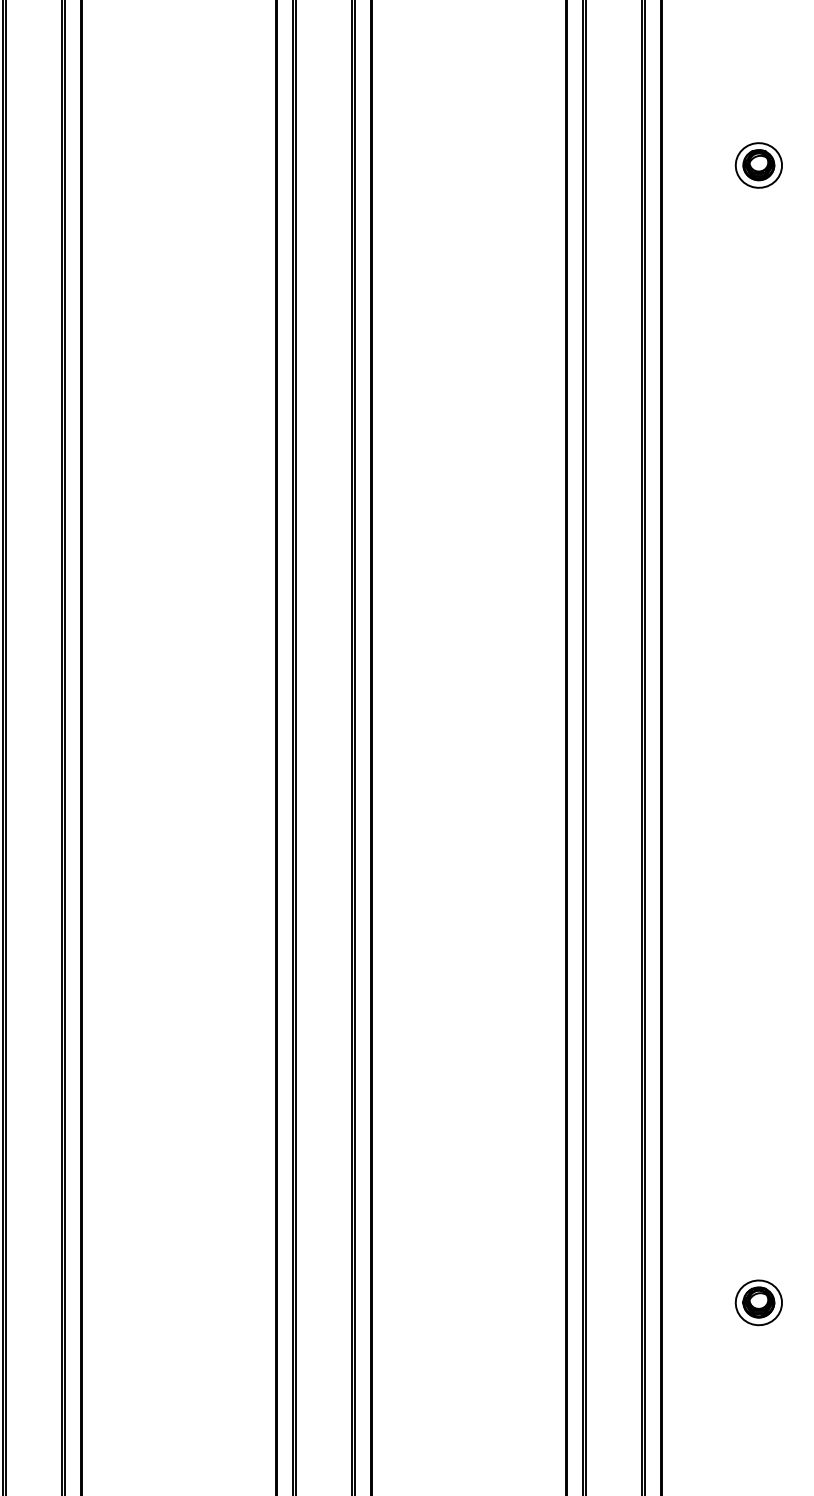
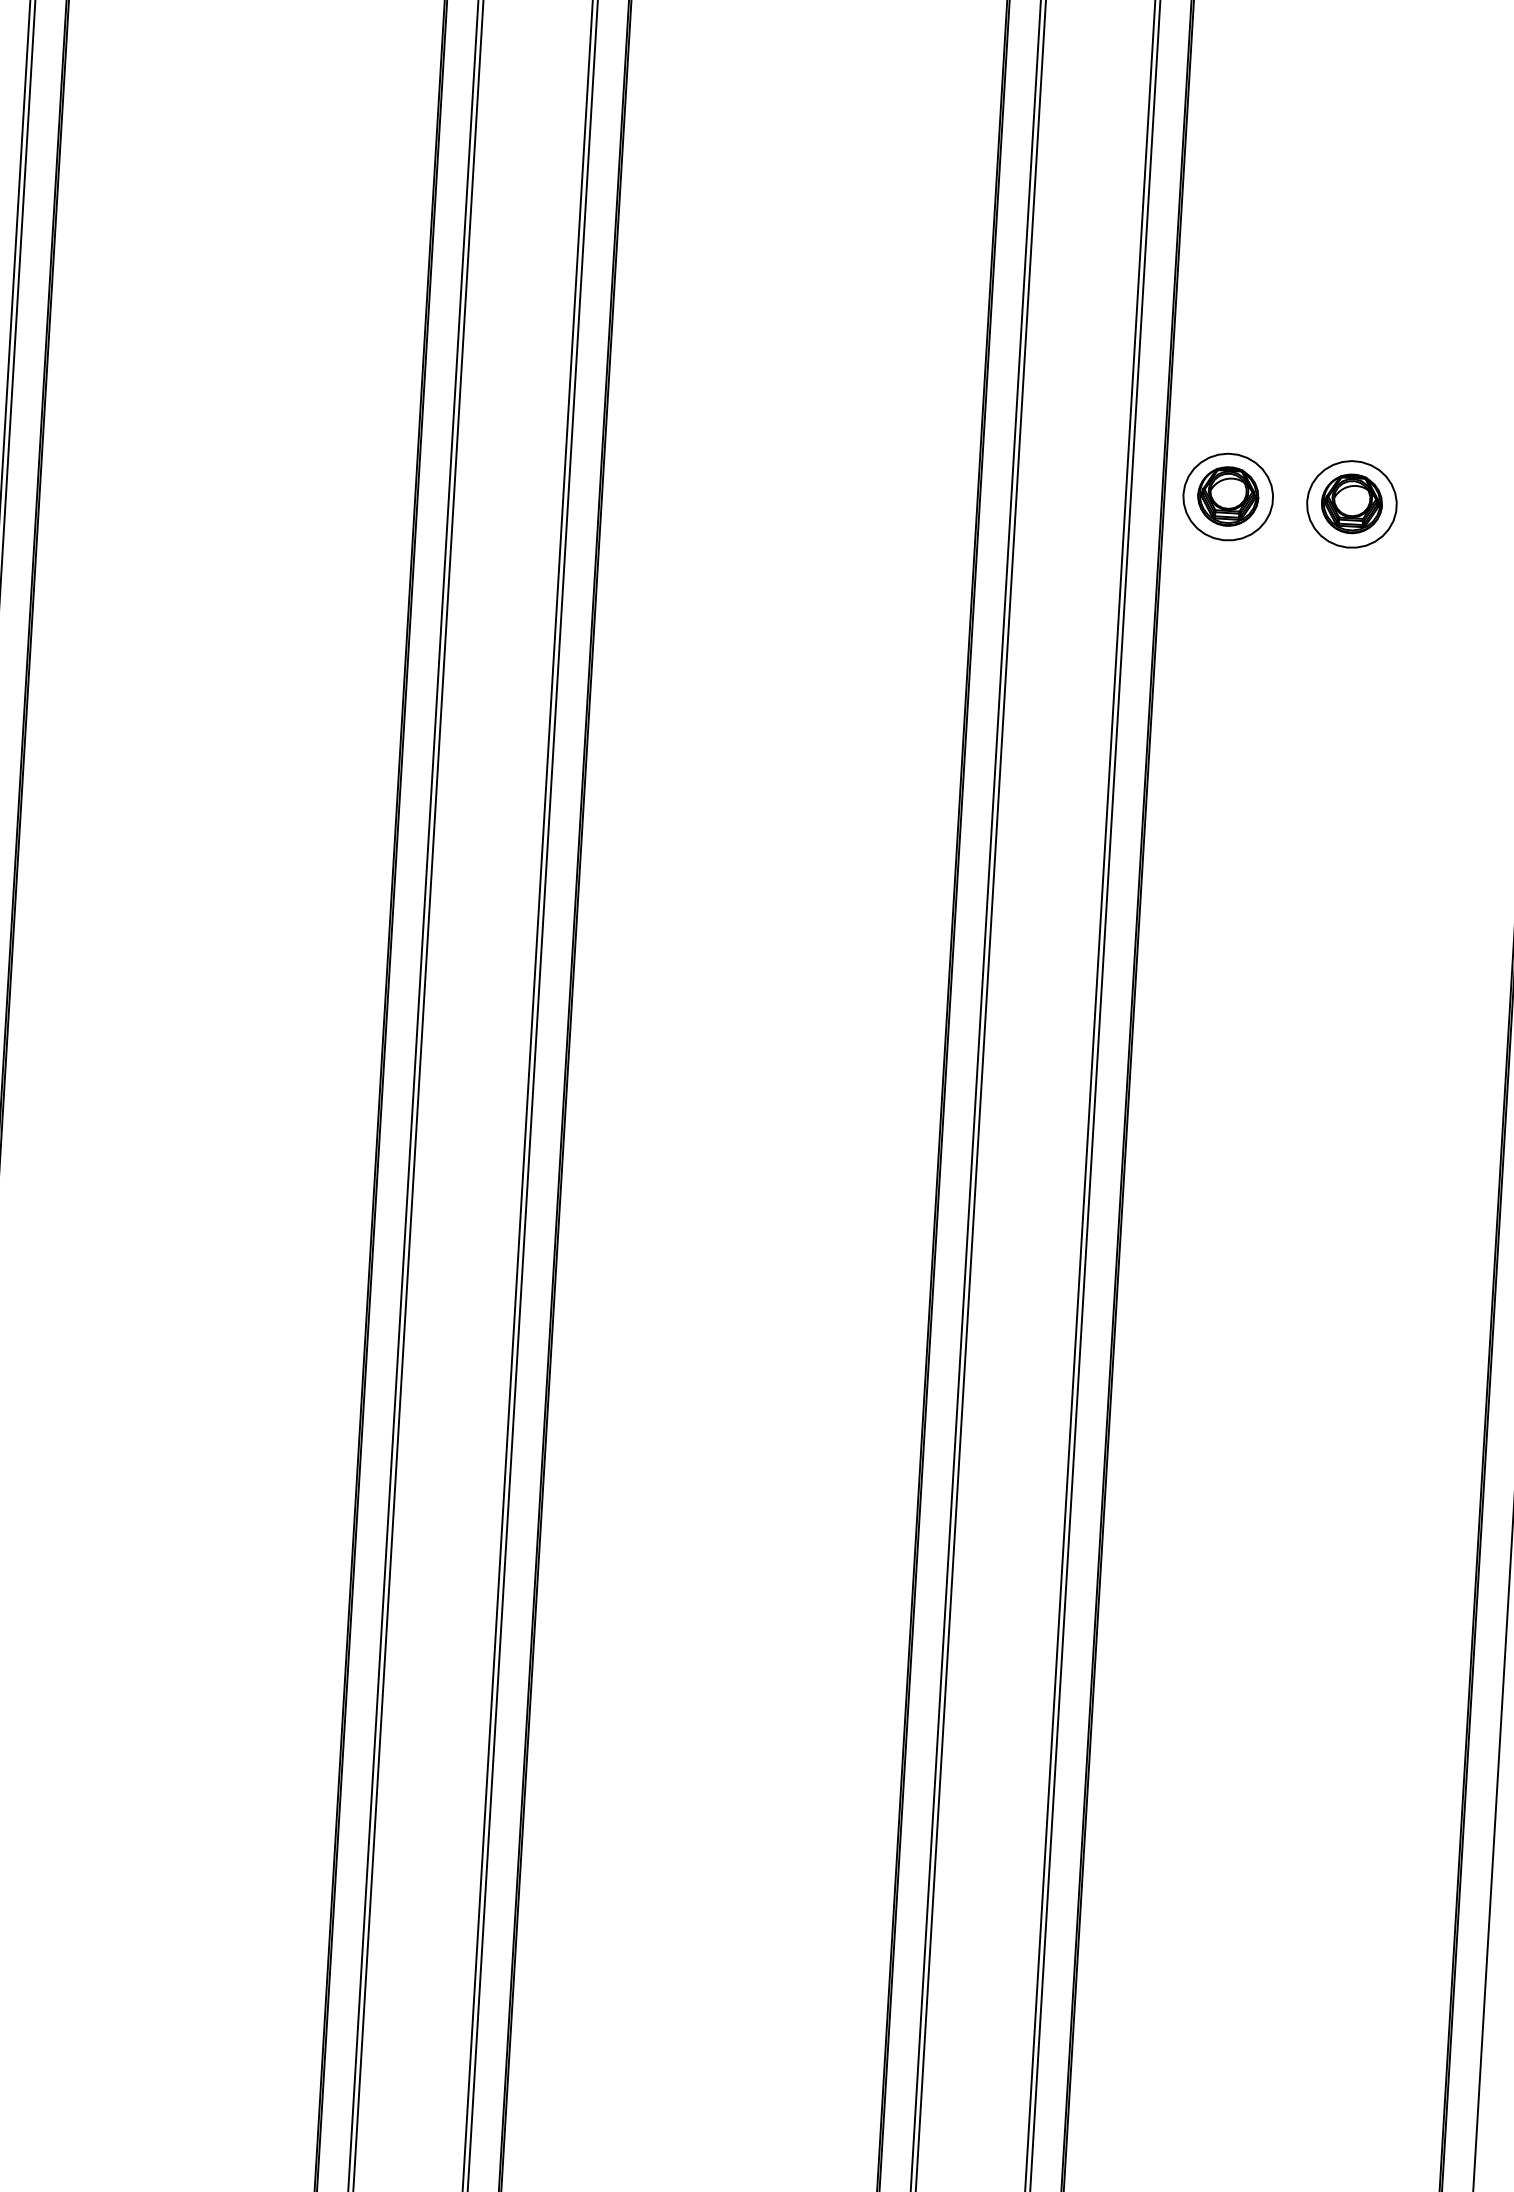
part: (694, 165) -> (1227, 497), added

